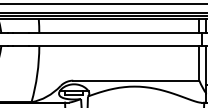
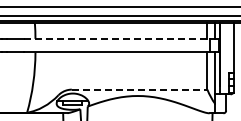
line: (114, 33) -> (116, 38), solid -> dashed
line: (136, 80) -> (139, 89), solid -> dashed

